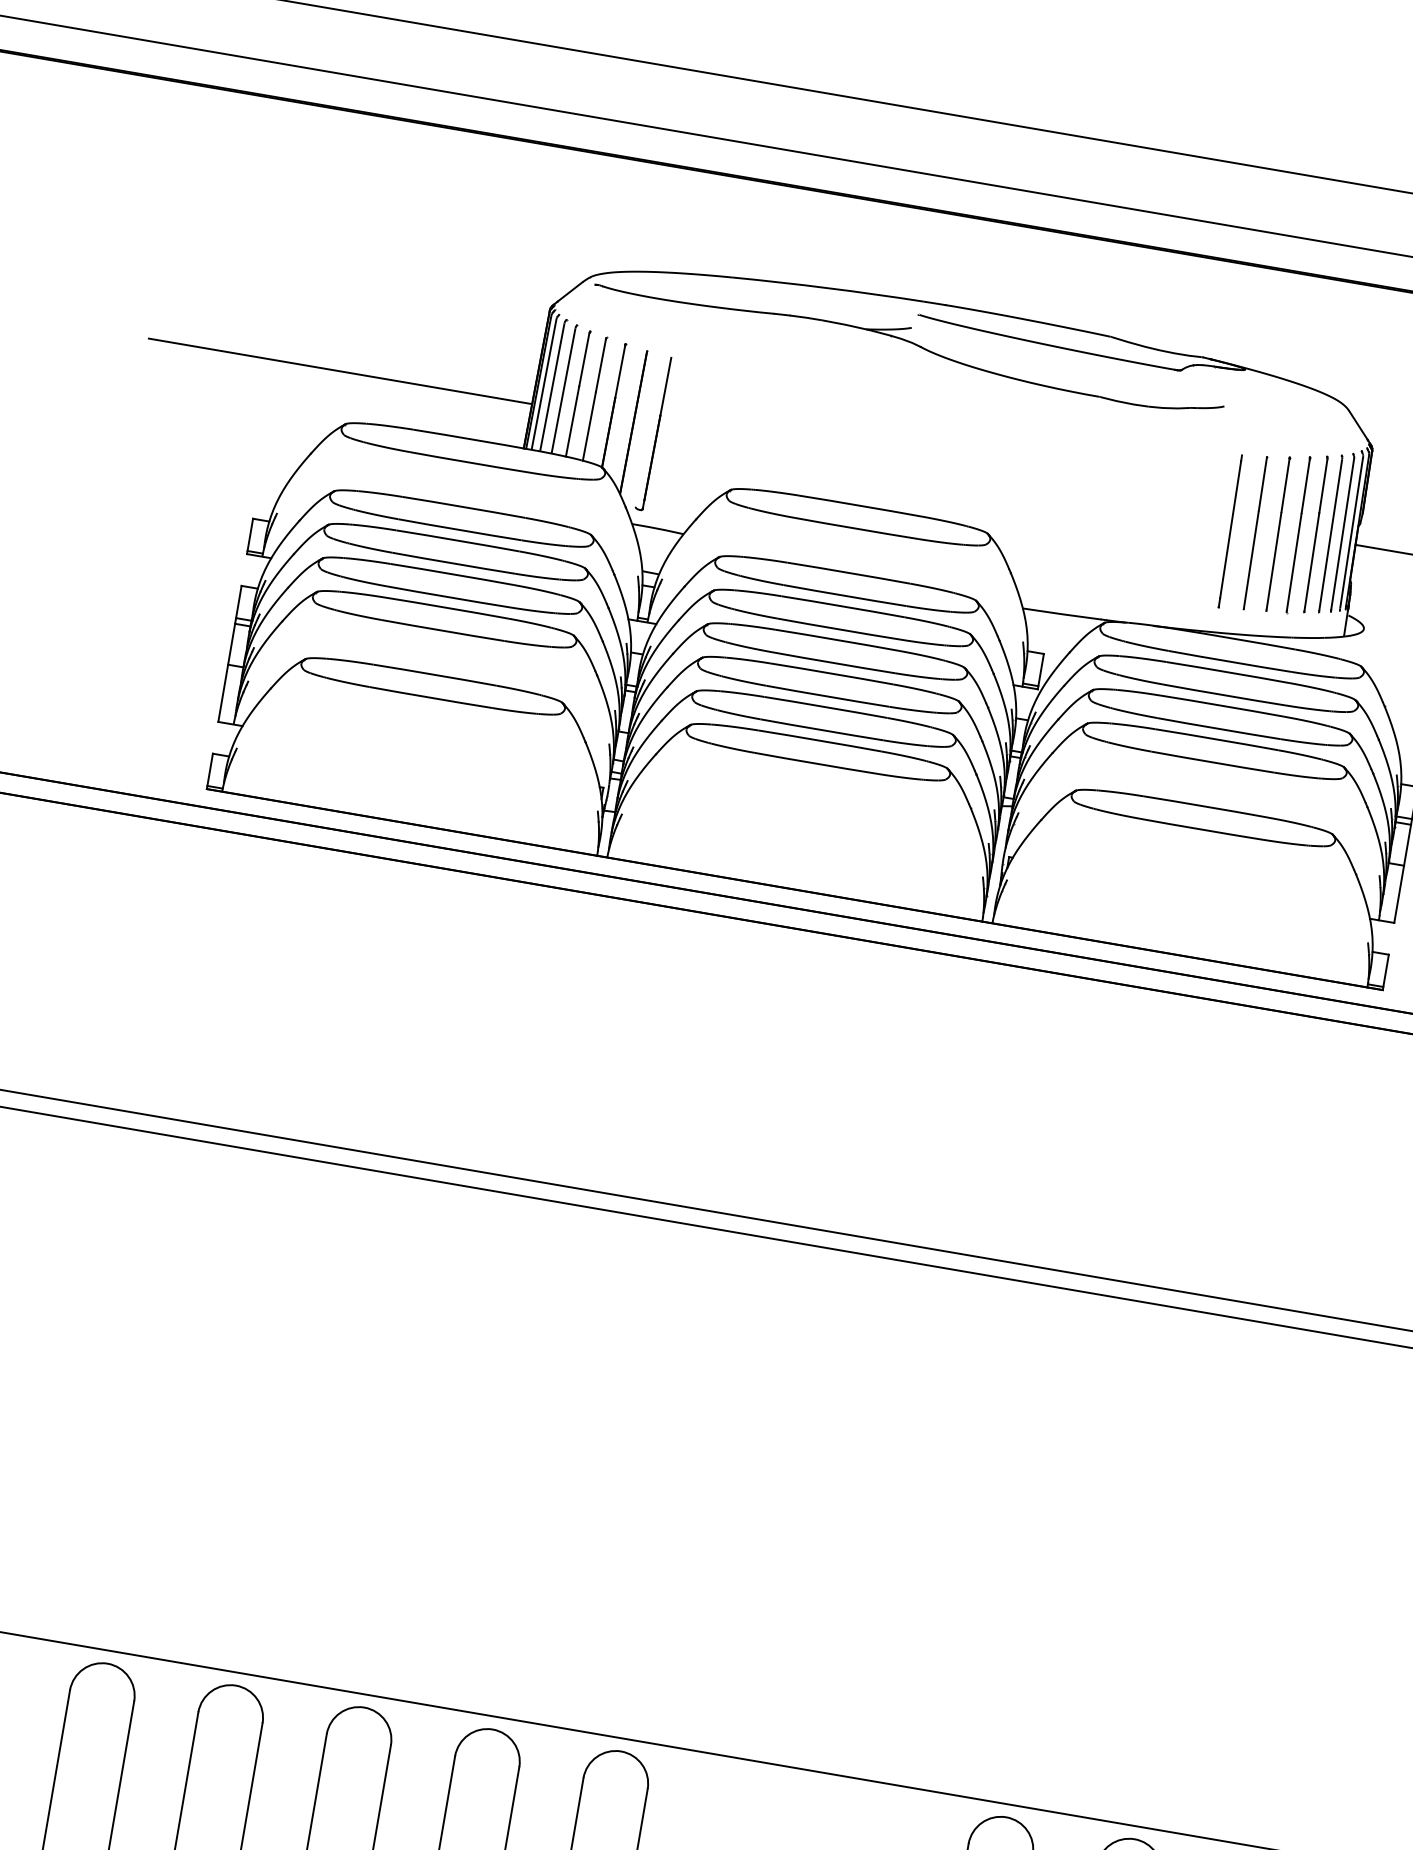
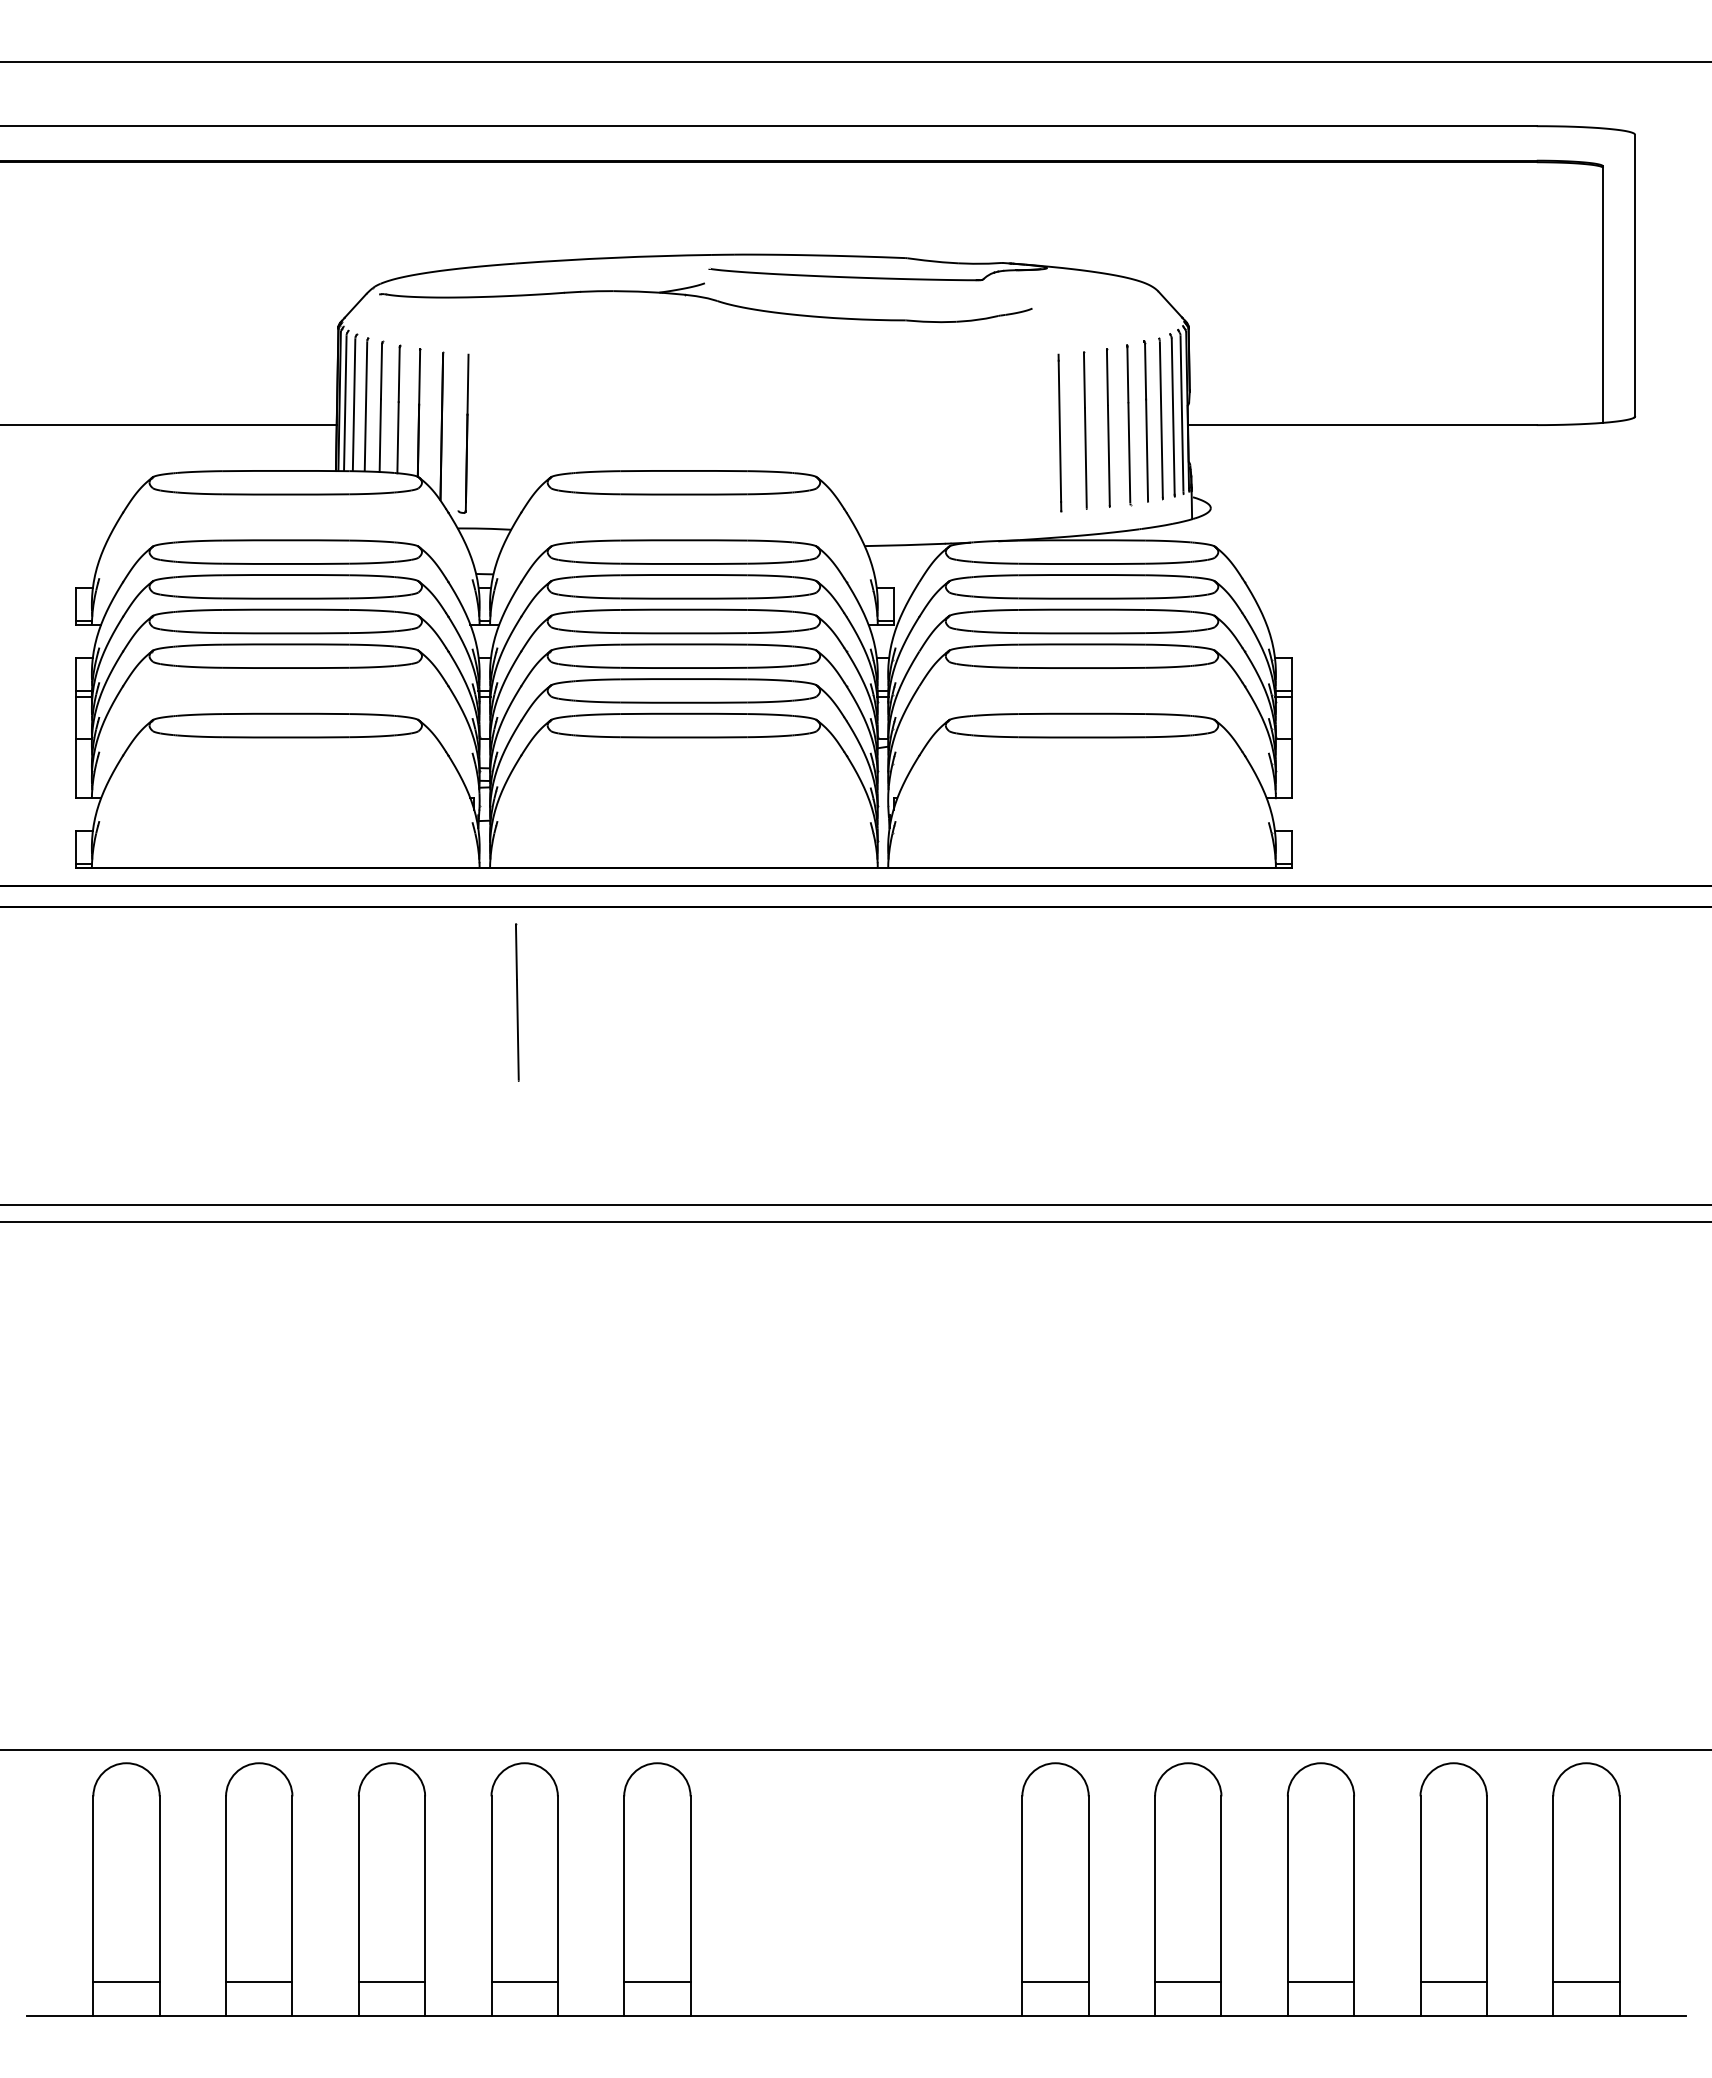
line: (611, 992) -> (517, 1002), added

